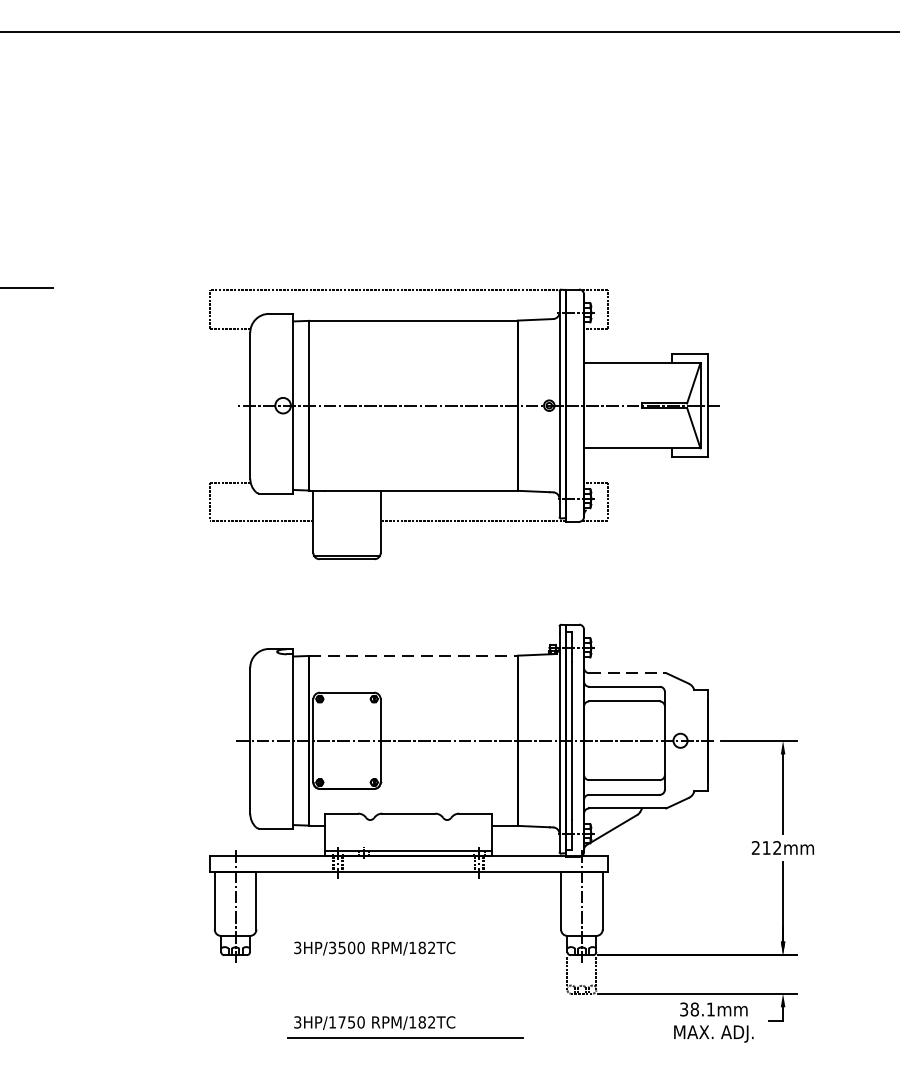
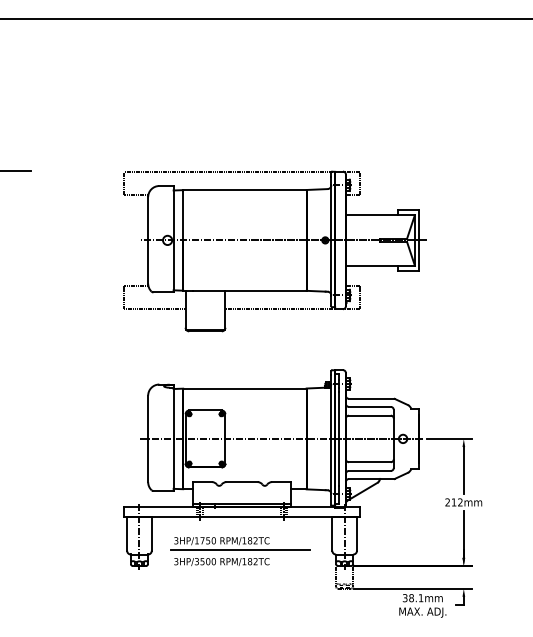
line: (412, 655) -> (244, 388), dashed -> solid
line: (627, 672) -> (371, 398), dashed -> solid
part: (406, 1026) -> (240, 543), moved

